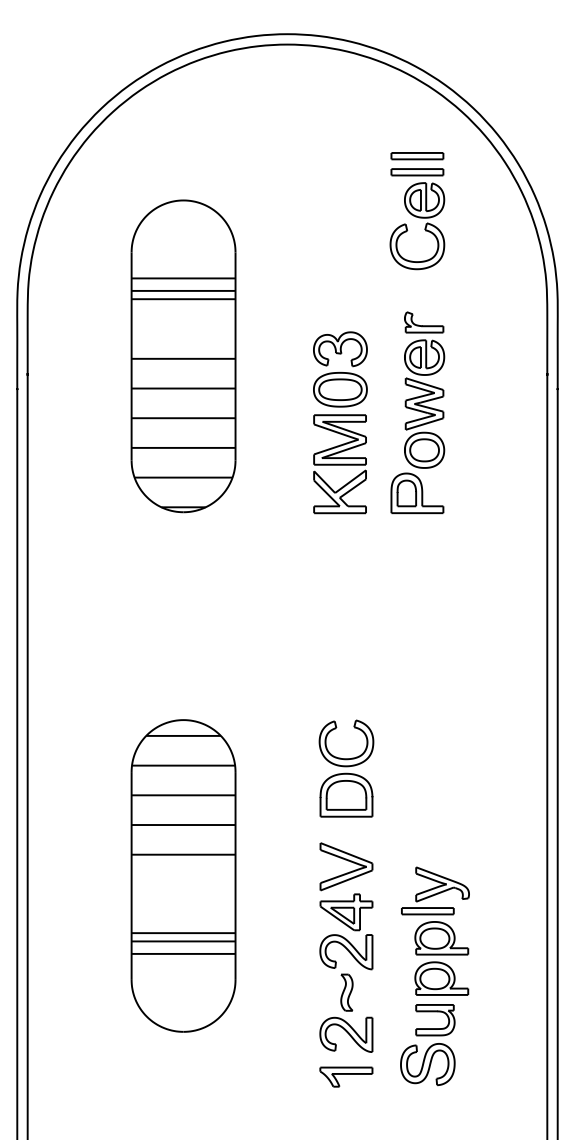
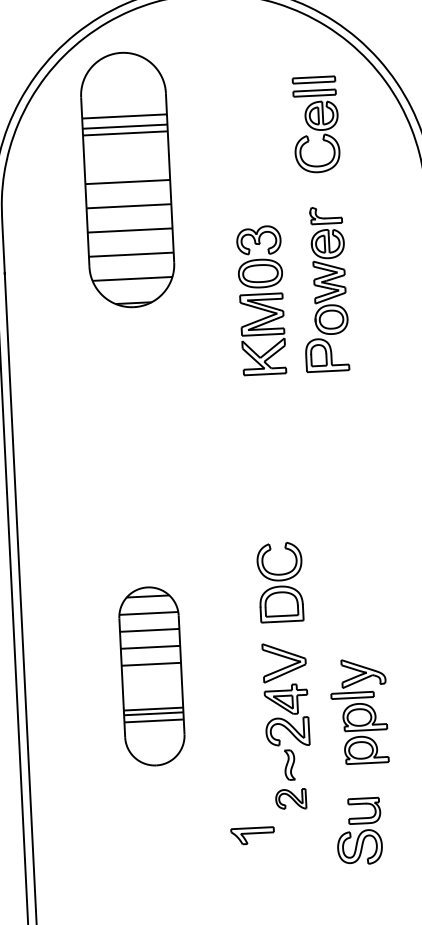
part: (183, 356) -> (127, 180), moved
part: (183, 875) -> (151, 676), size x0.7
part: (346, 1034) -> (291, 799), size x0.7
part: (427, 1045) -> (358, 831), moved
part: (346, 1076) -> (252, 835), moved

